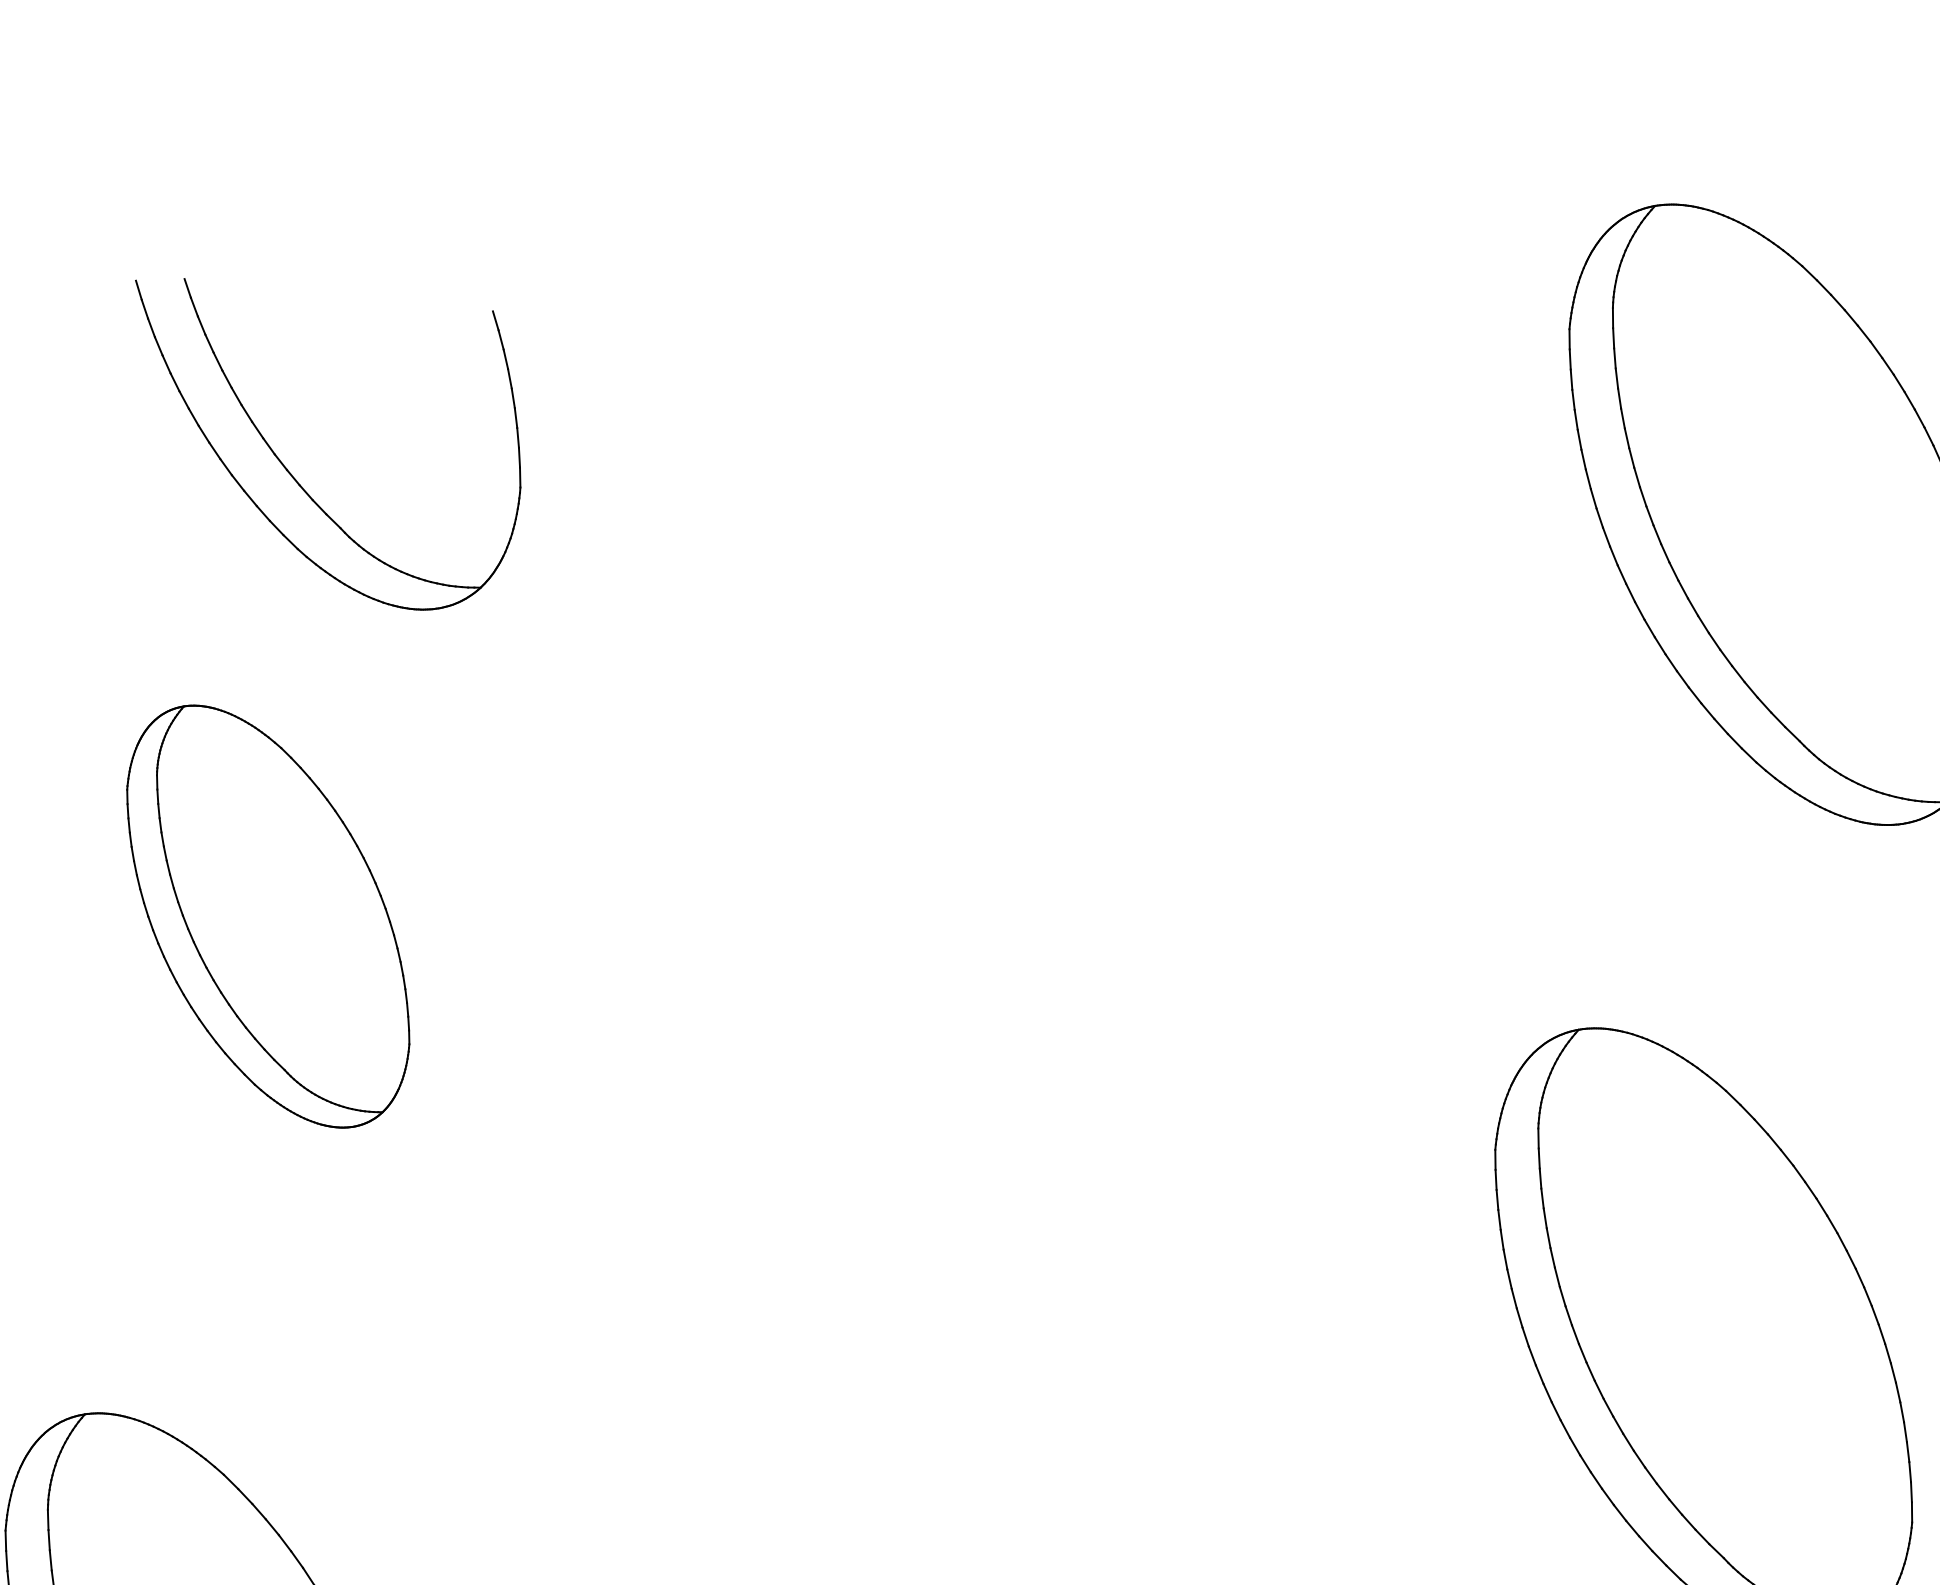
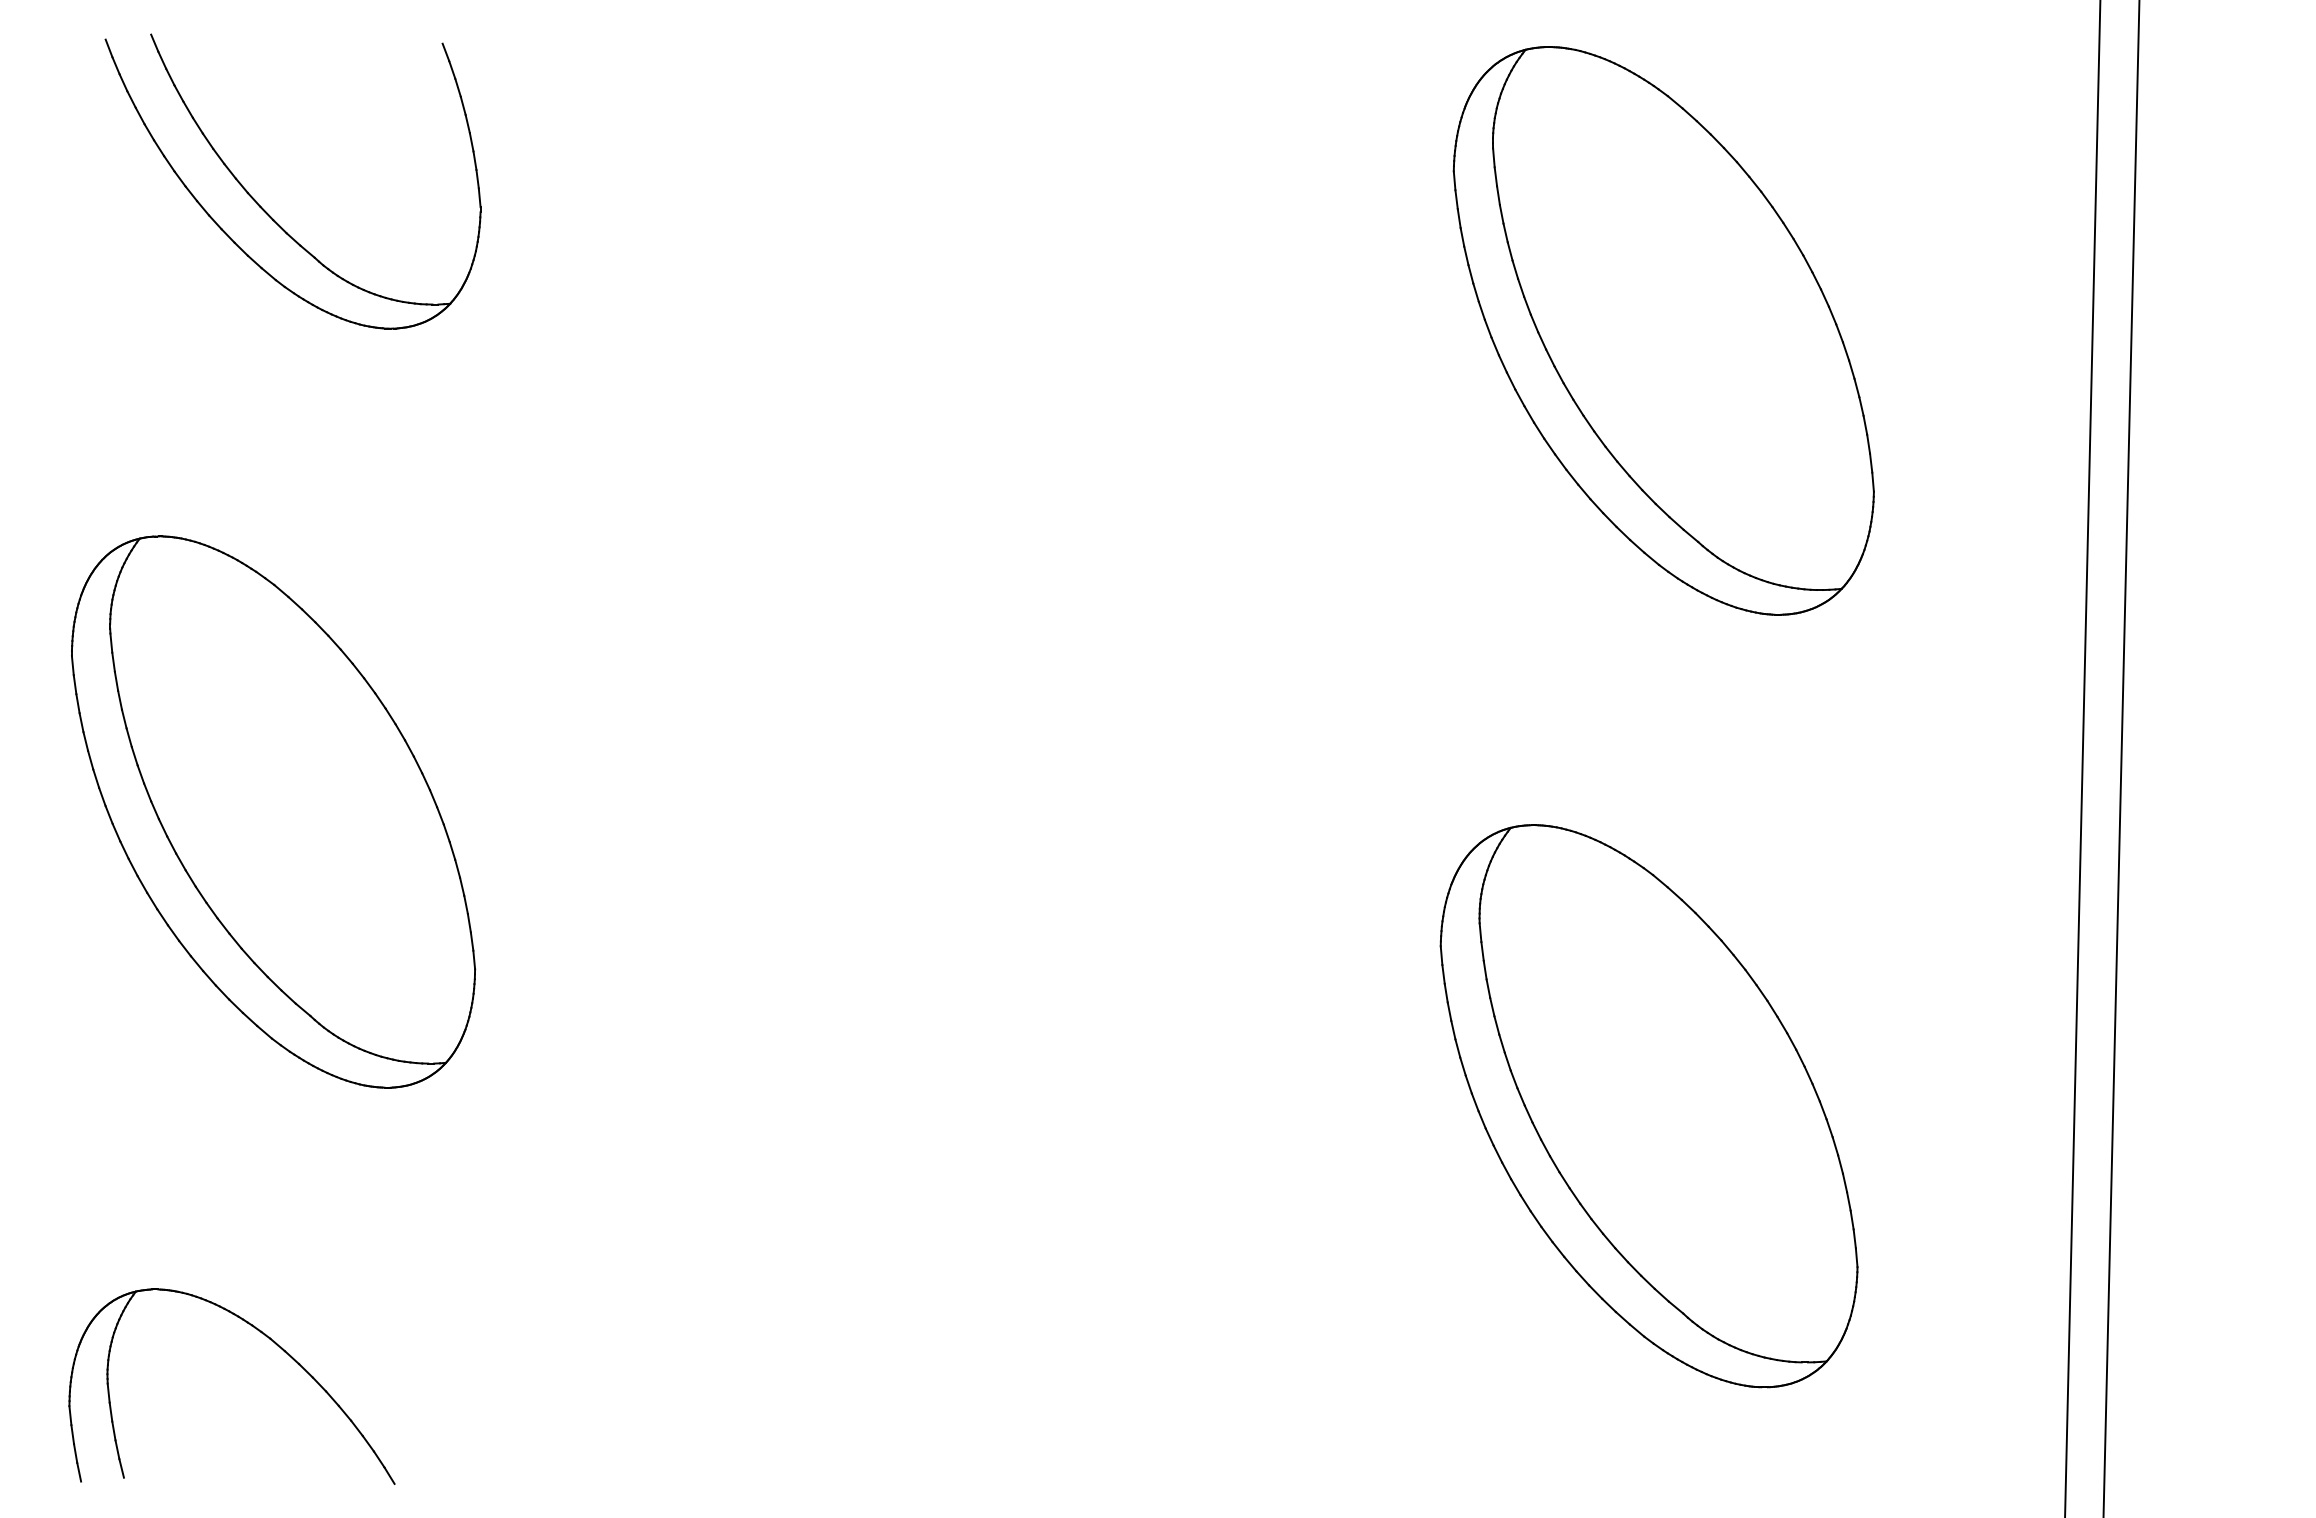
part: (291, 473) -> (264, 209), moved
part: (268, 916) -> (273, 811), size x1.43

